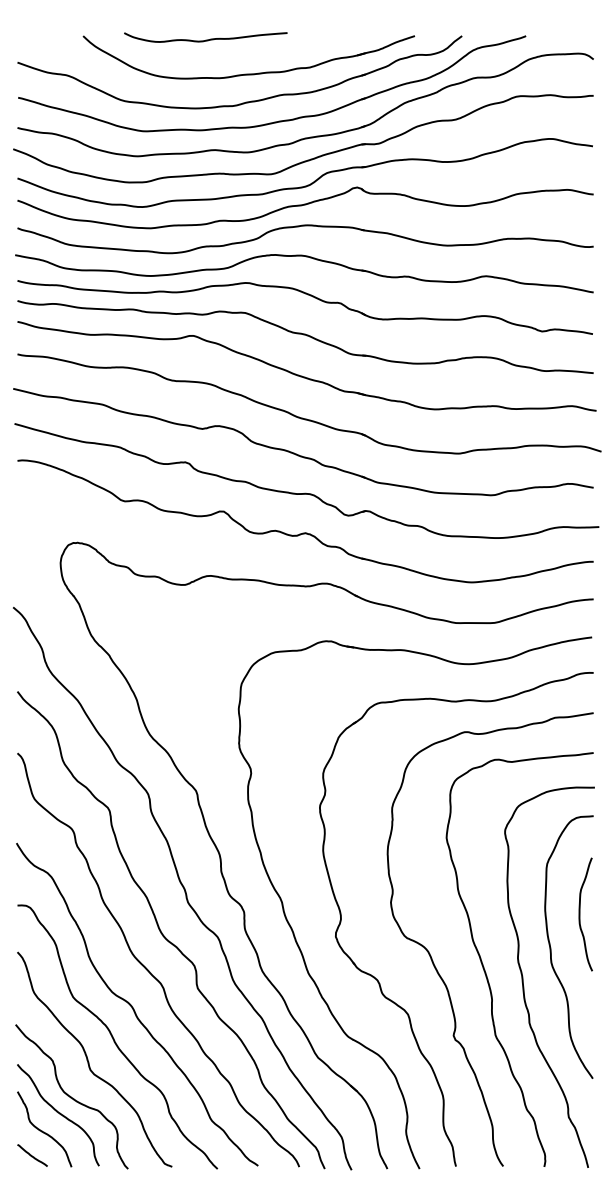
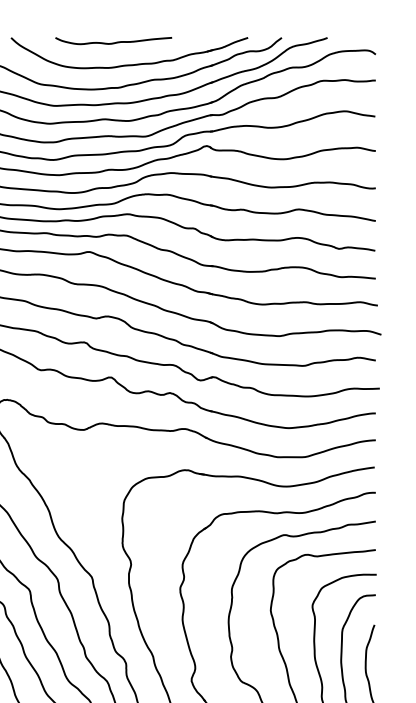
curve: (205, 39) -> (113, 42), moved

